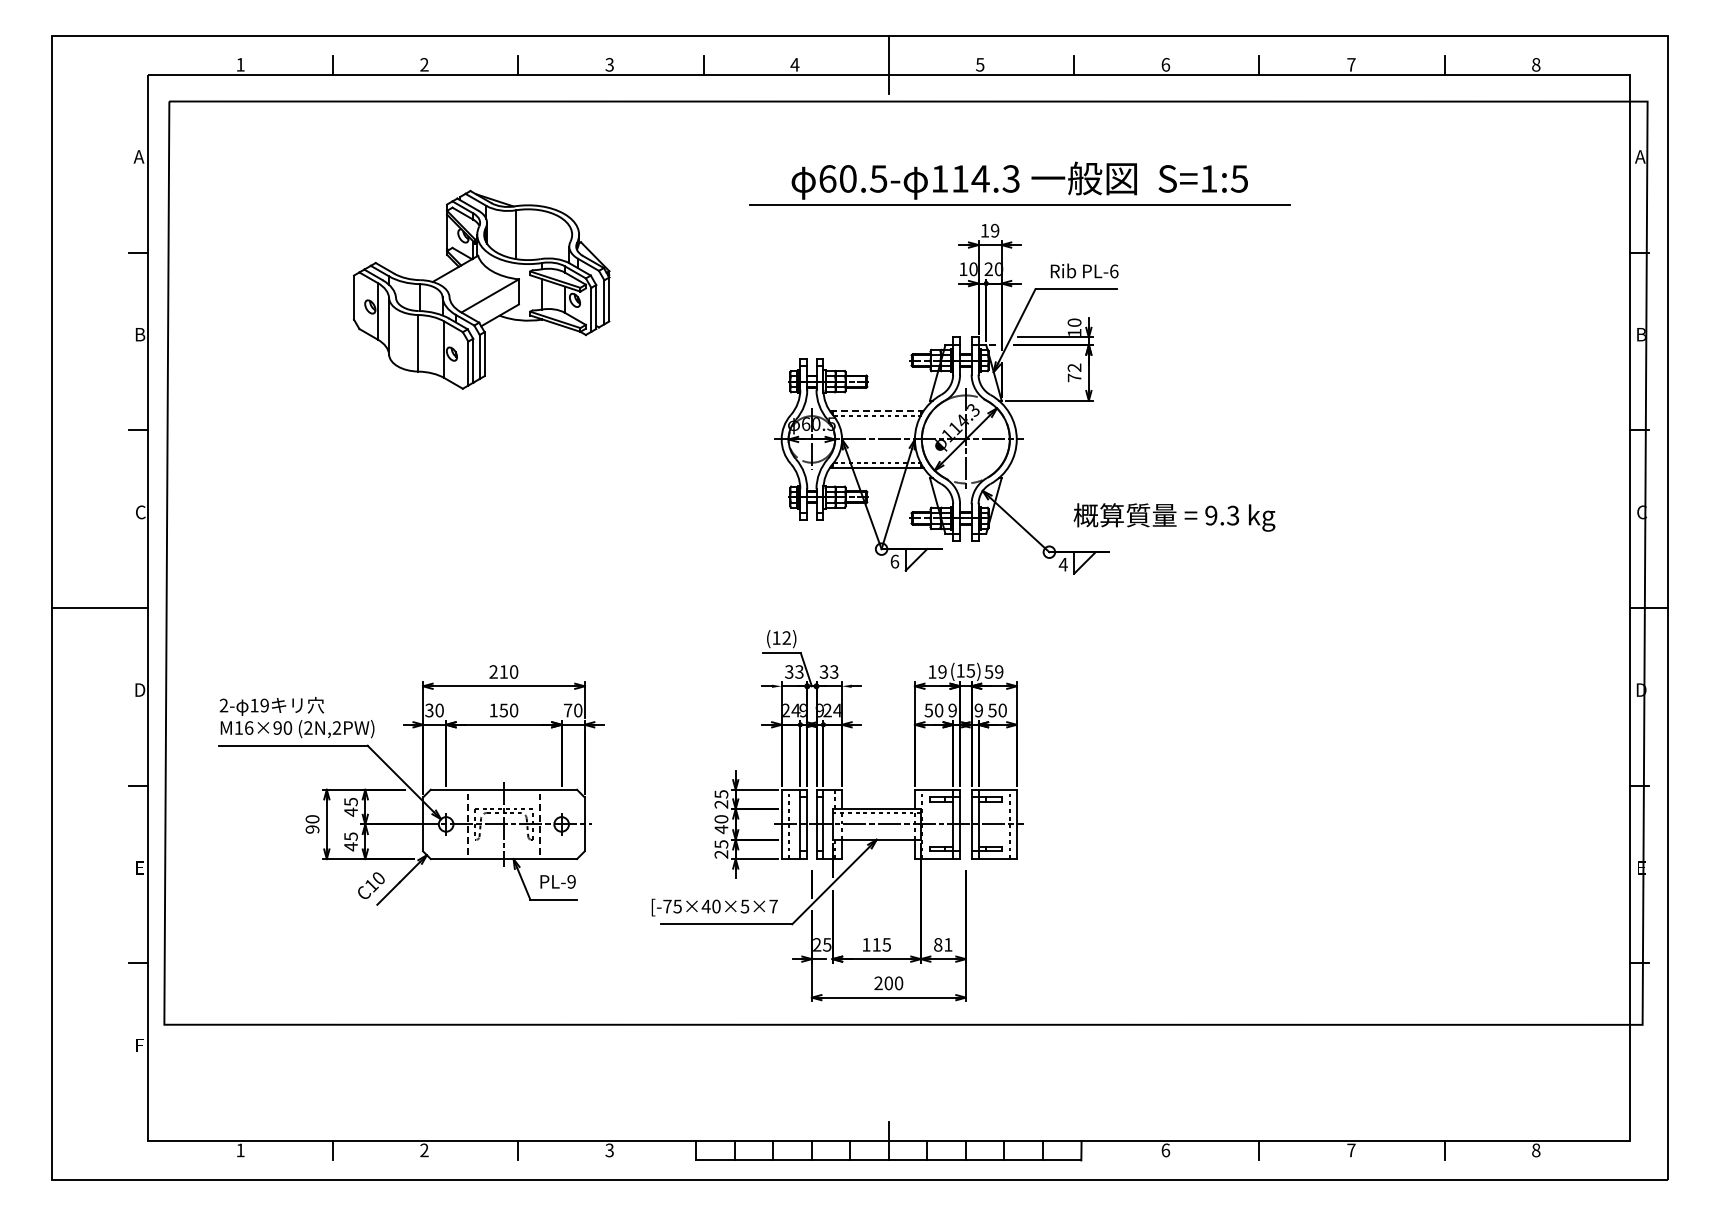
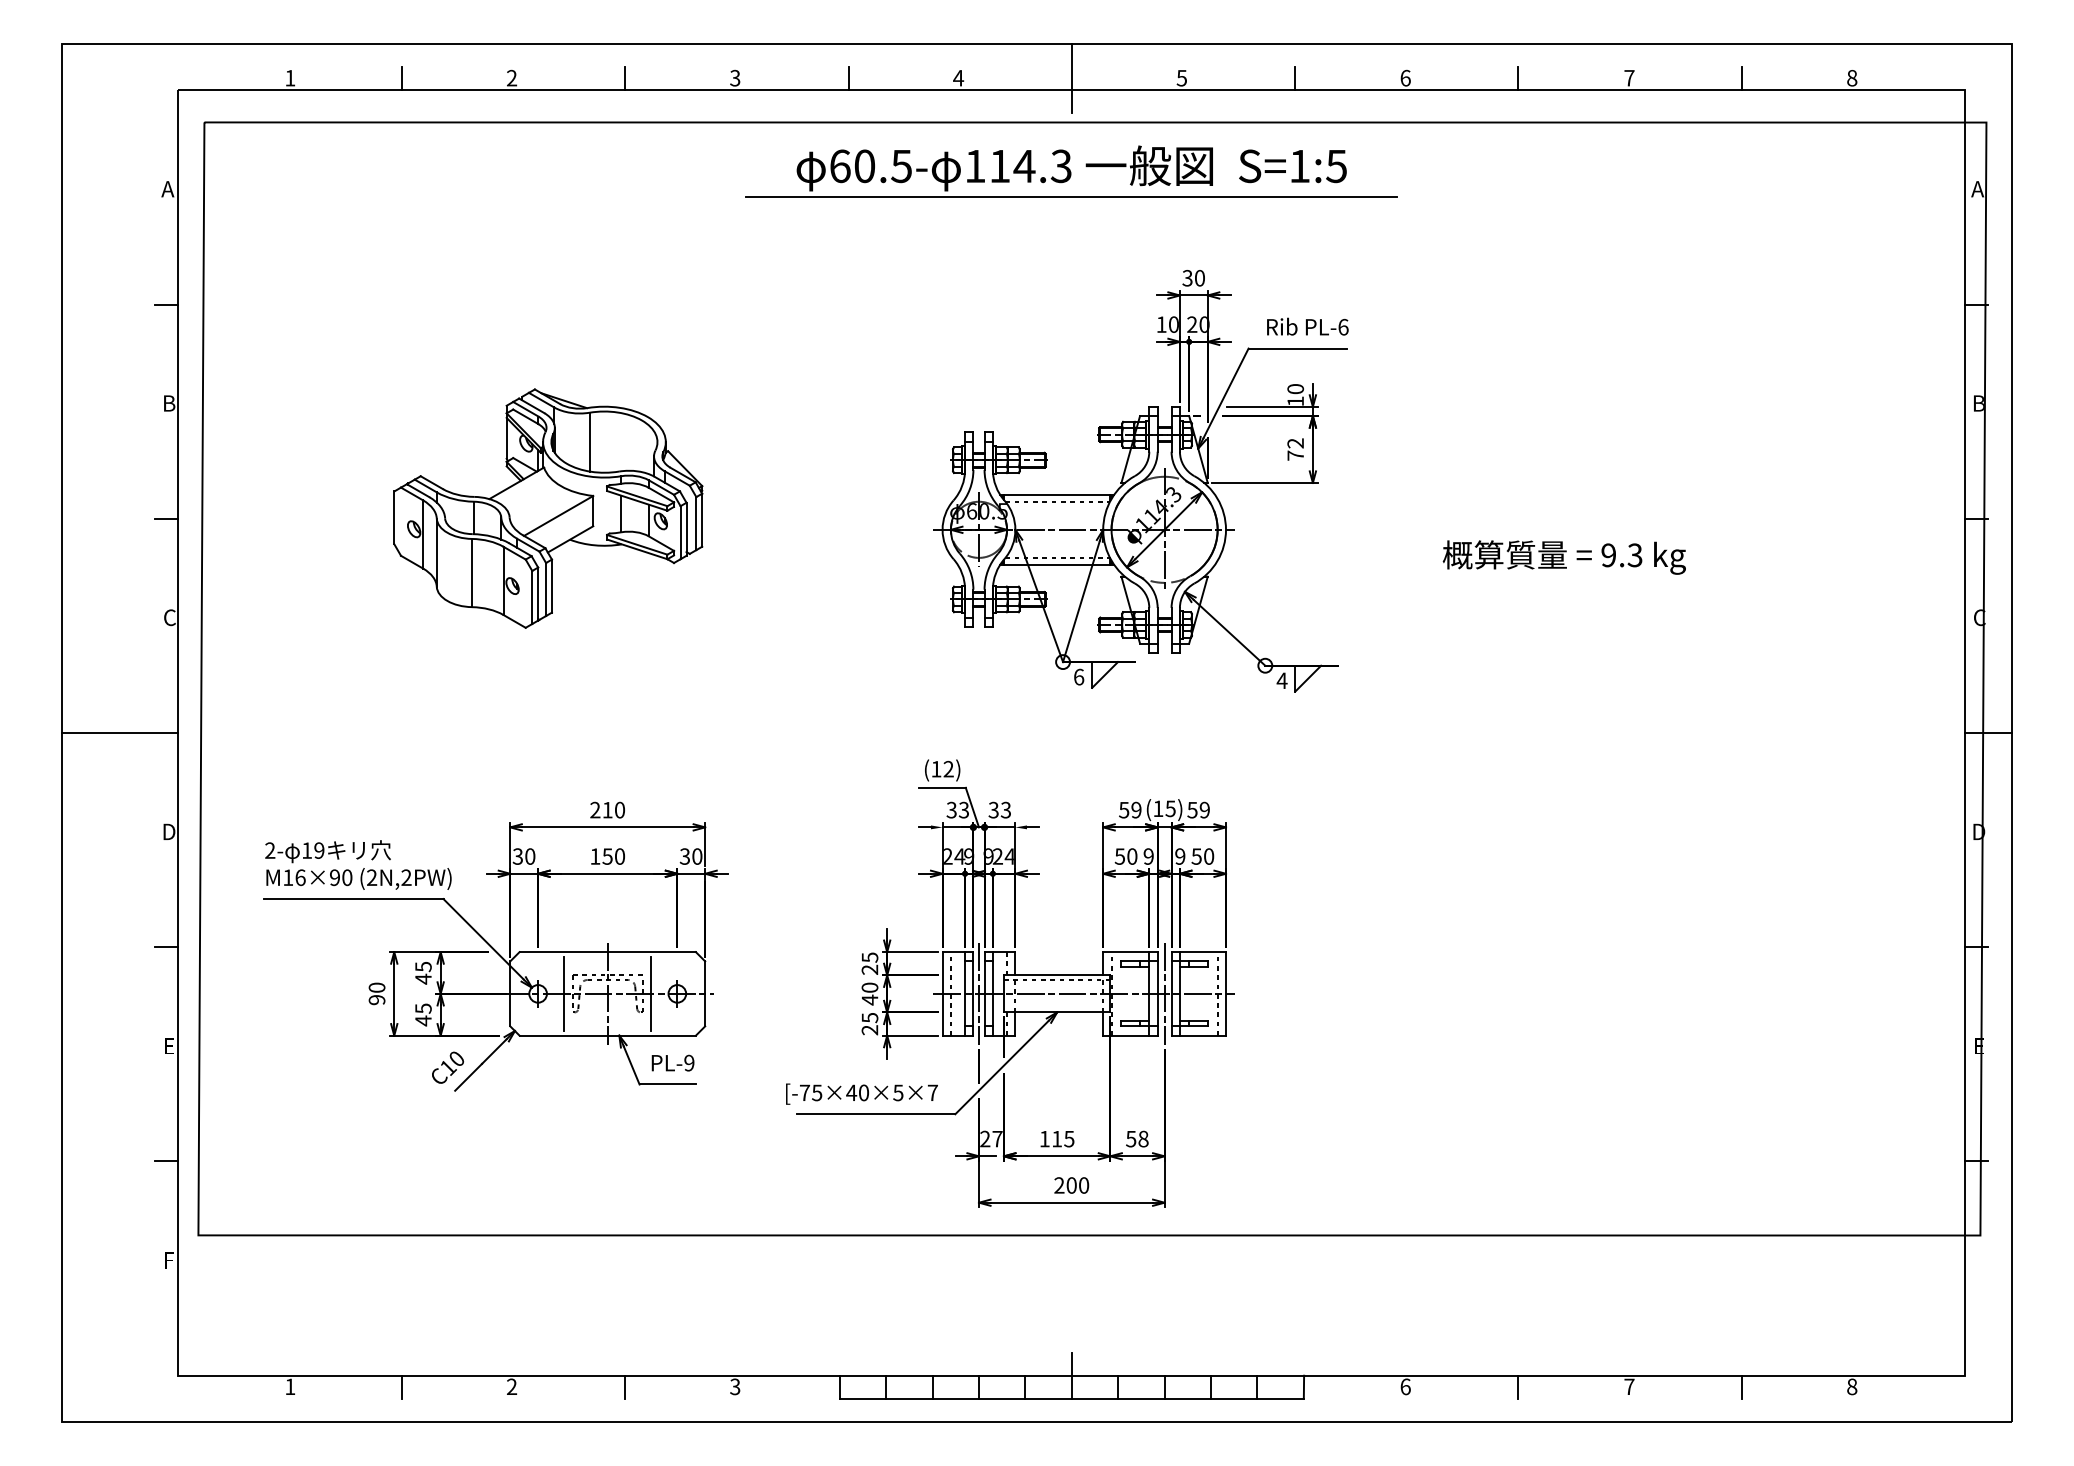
part: (1019, 183) -> (1071, 171), moved
text: (989, 230) -> (1193, 277), 19 -> 30
part: (481, 289) -> (548, 508), moved
line: (877, 410) -> (1058, 494), dashed -> solid
text: (1174, 517) -> (1564, 557), moved
text: (932, 671) -> (1124, 809), 19 -> 59
text: (567, 710) -> (684, 856), 70 -> 30
line: (467, 824) -> (563, 993), dashed -> solid
line: (540, 824) -> (651, 993), dashed -> solid
line: (811, 824) -> (978, 993), added
line: (965, 824) -> (1164, 993), added
text: (827, 944) -> (997, 1138), 25 -> 27
text: (943, 944) -> (1137, 1138), 81 -> 58

